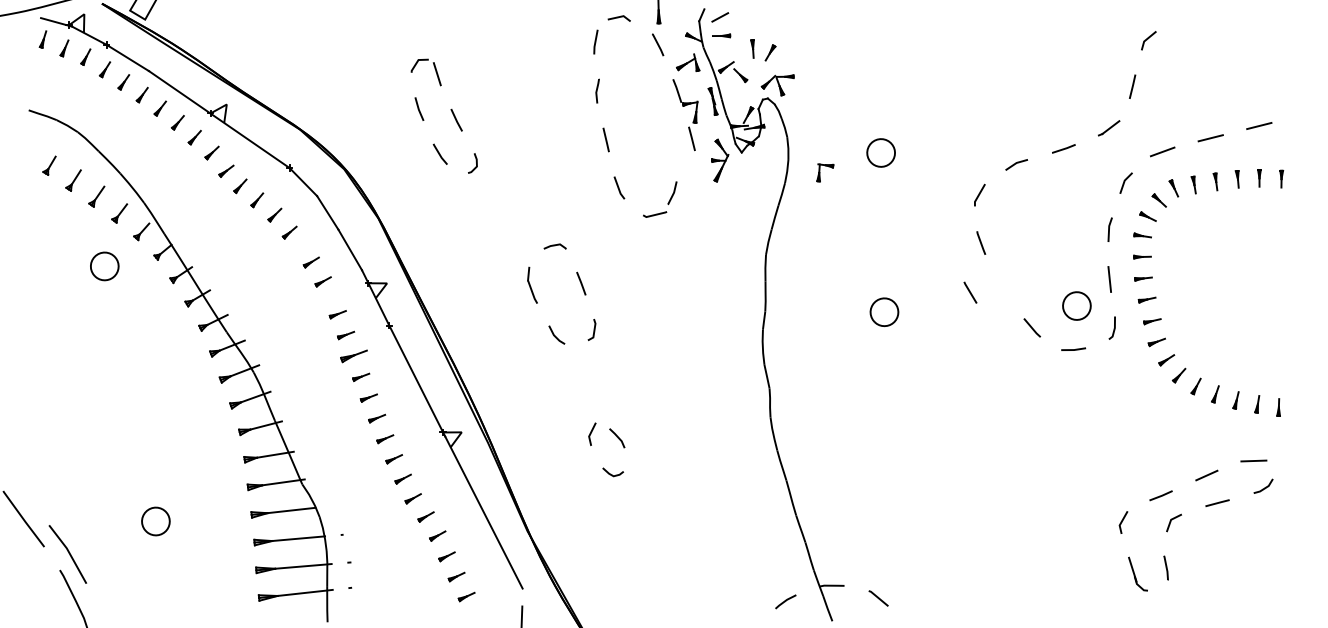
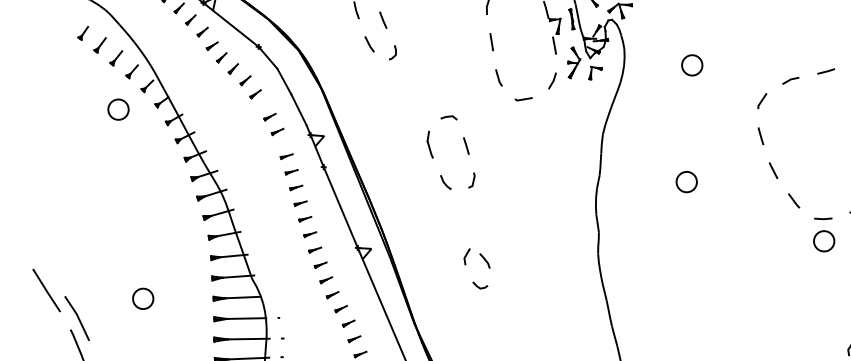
part: (825, 172) -> (595, 73), moved
line: (673, 192) -> (553, 80), moved
line: (970, 292) -> (773, 170), moved
part: (1076, 305) -> (823, 240), moved
part: (353, 356) -> (296, 187), size x0.62

